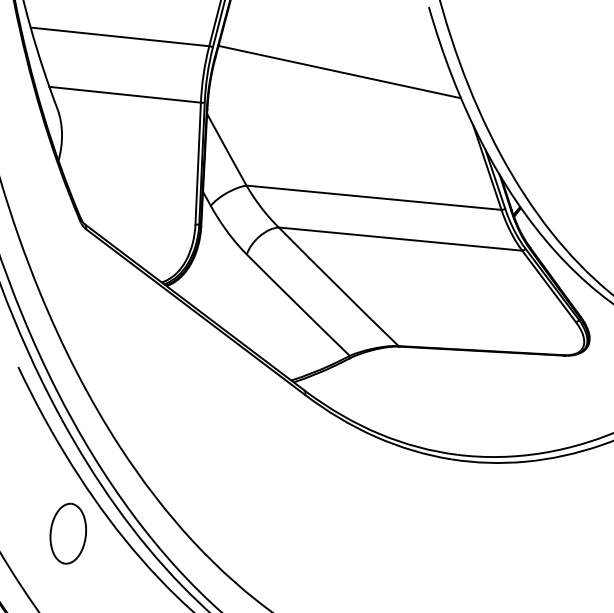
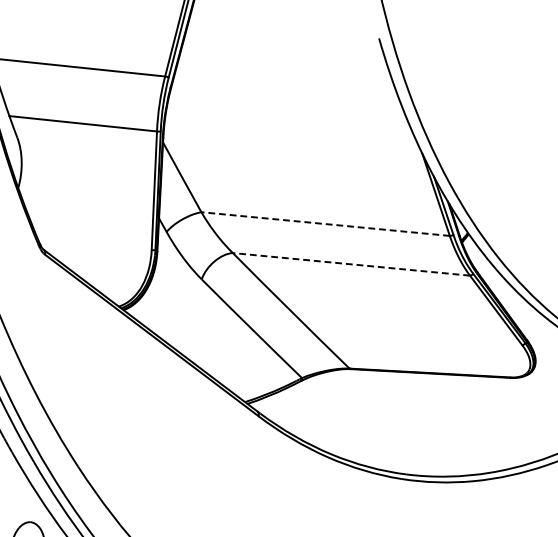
line: (339, 71) -> (292, 101), removed
line: (373, 197) -> (325, 223), solid -> dashed
line: (400, 239) -> (351, 264), solid -> dashed

